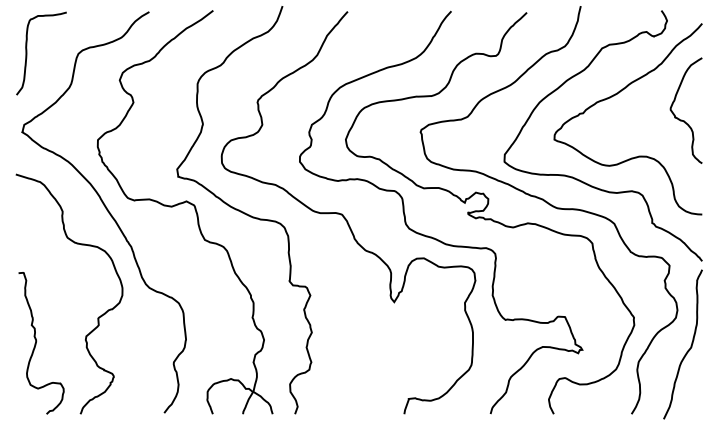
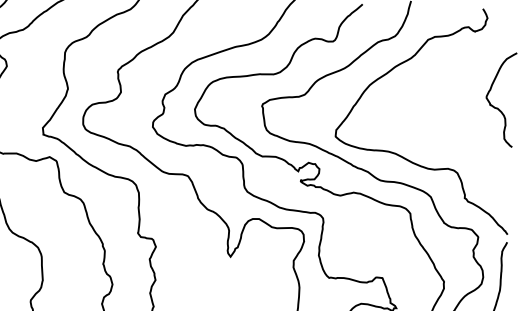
curve: (616, 95) -> (438, 82), removed

